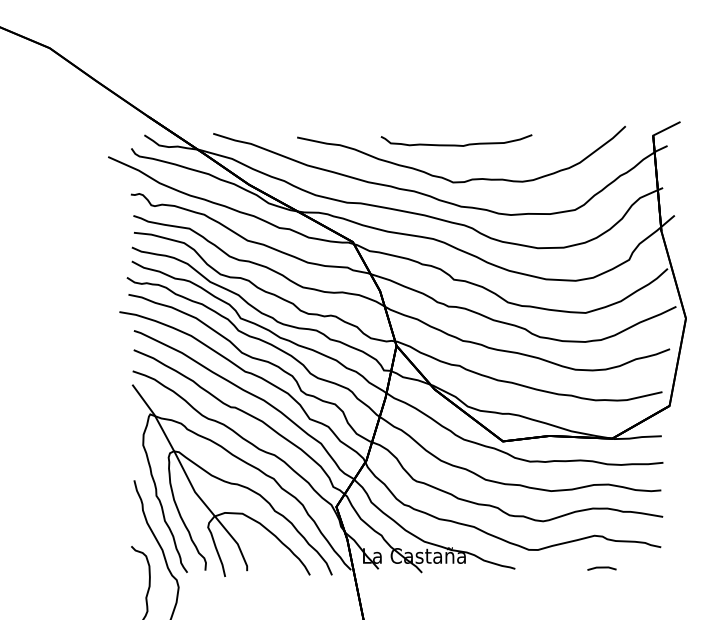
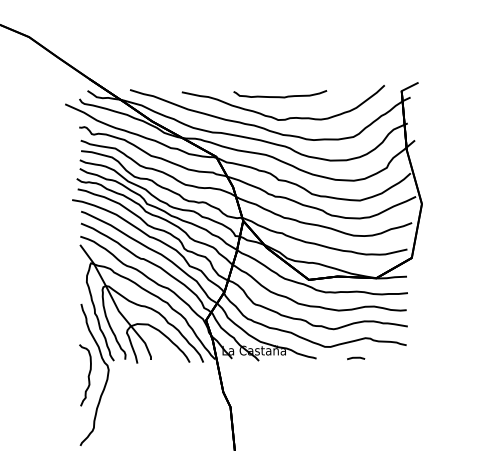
line: (602, 568) -> (356, 358), moved

